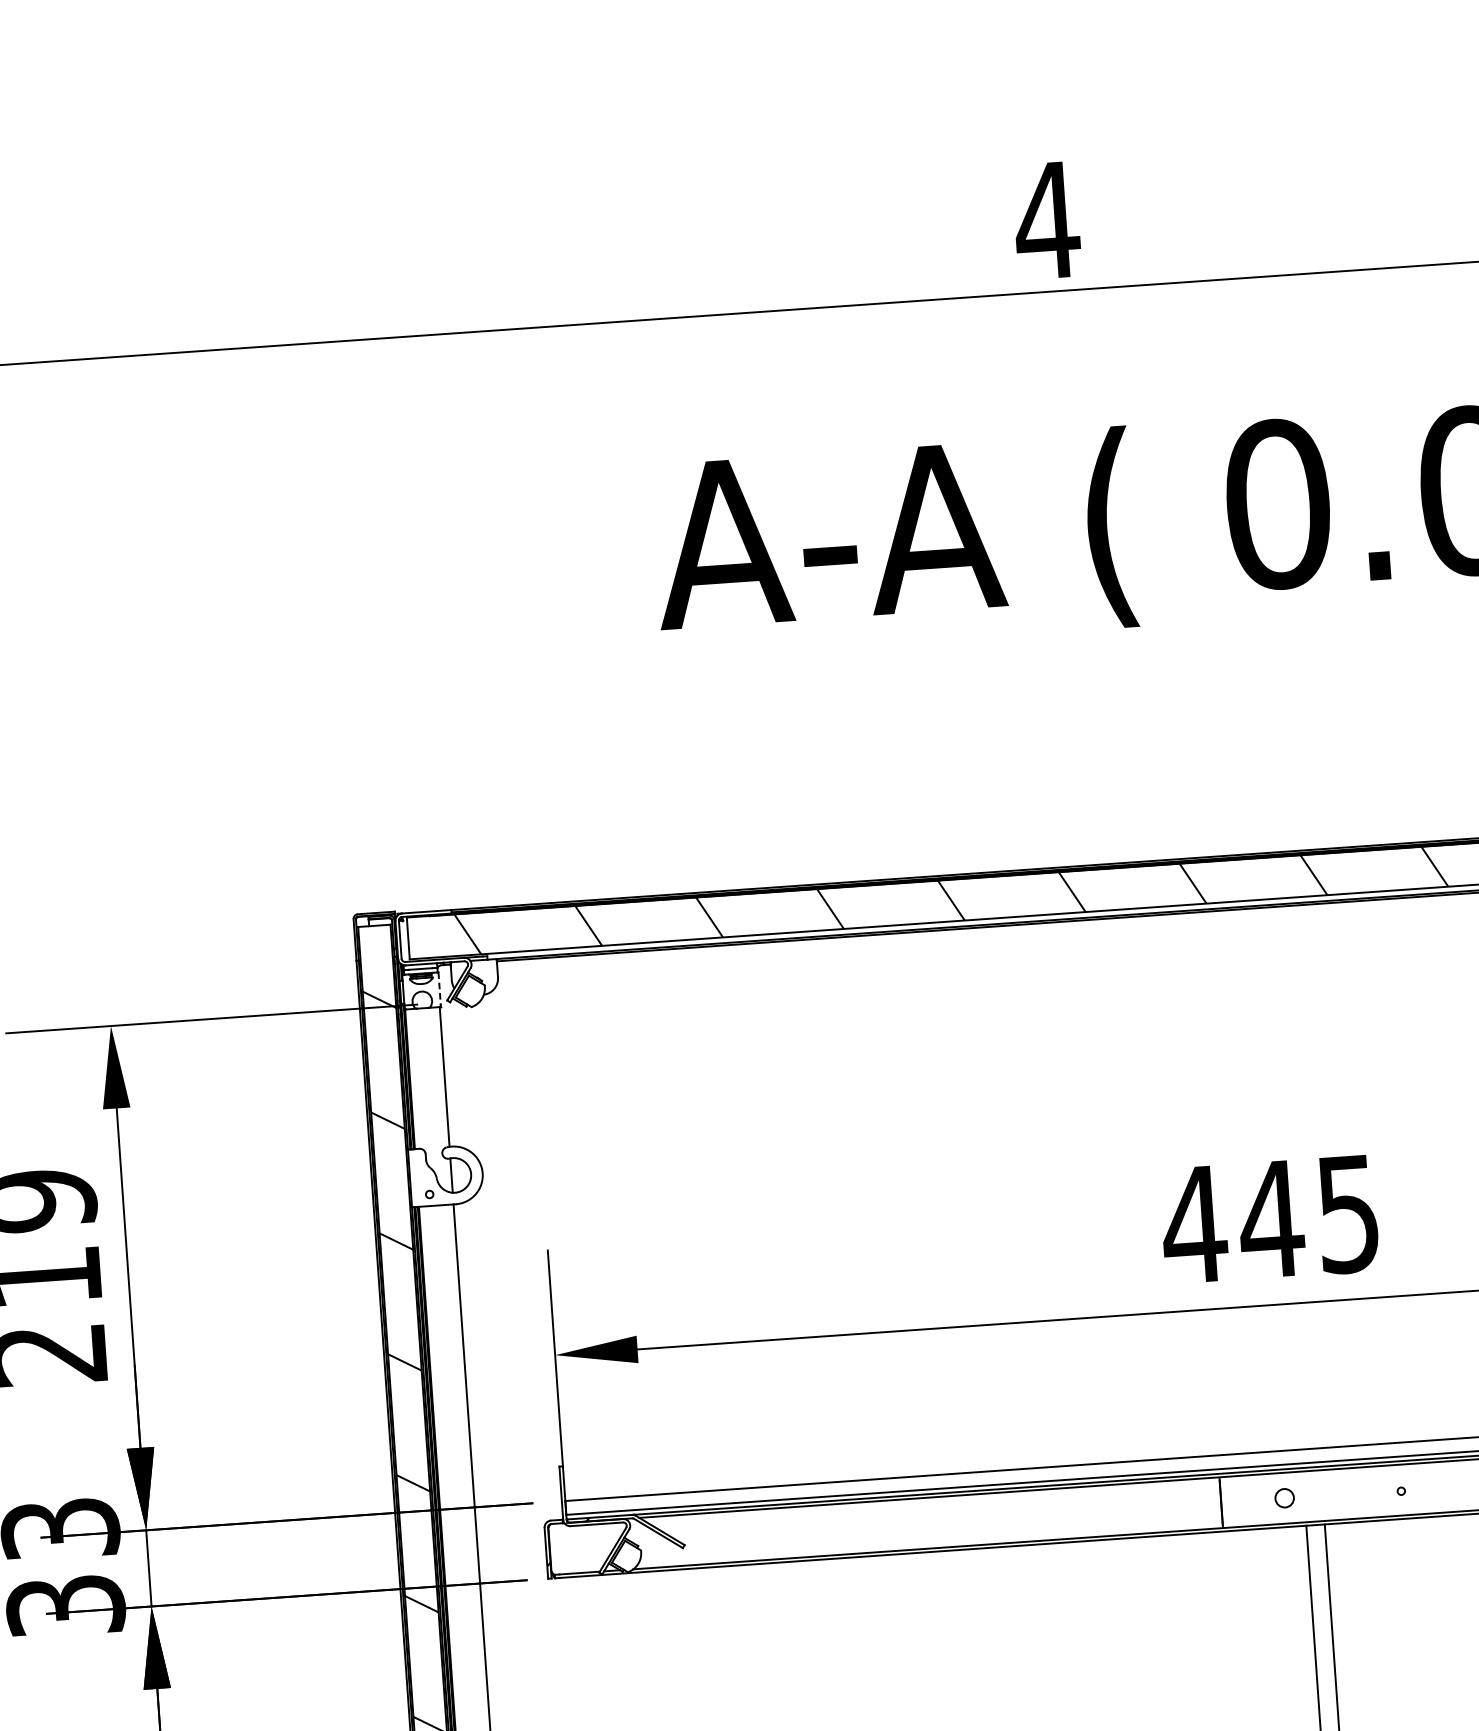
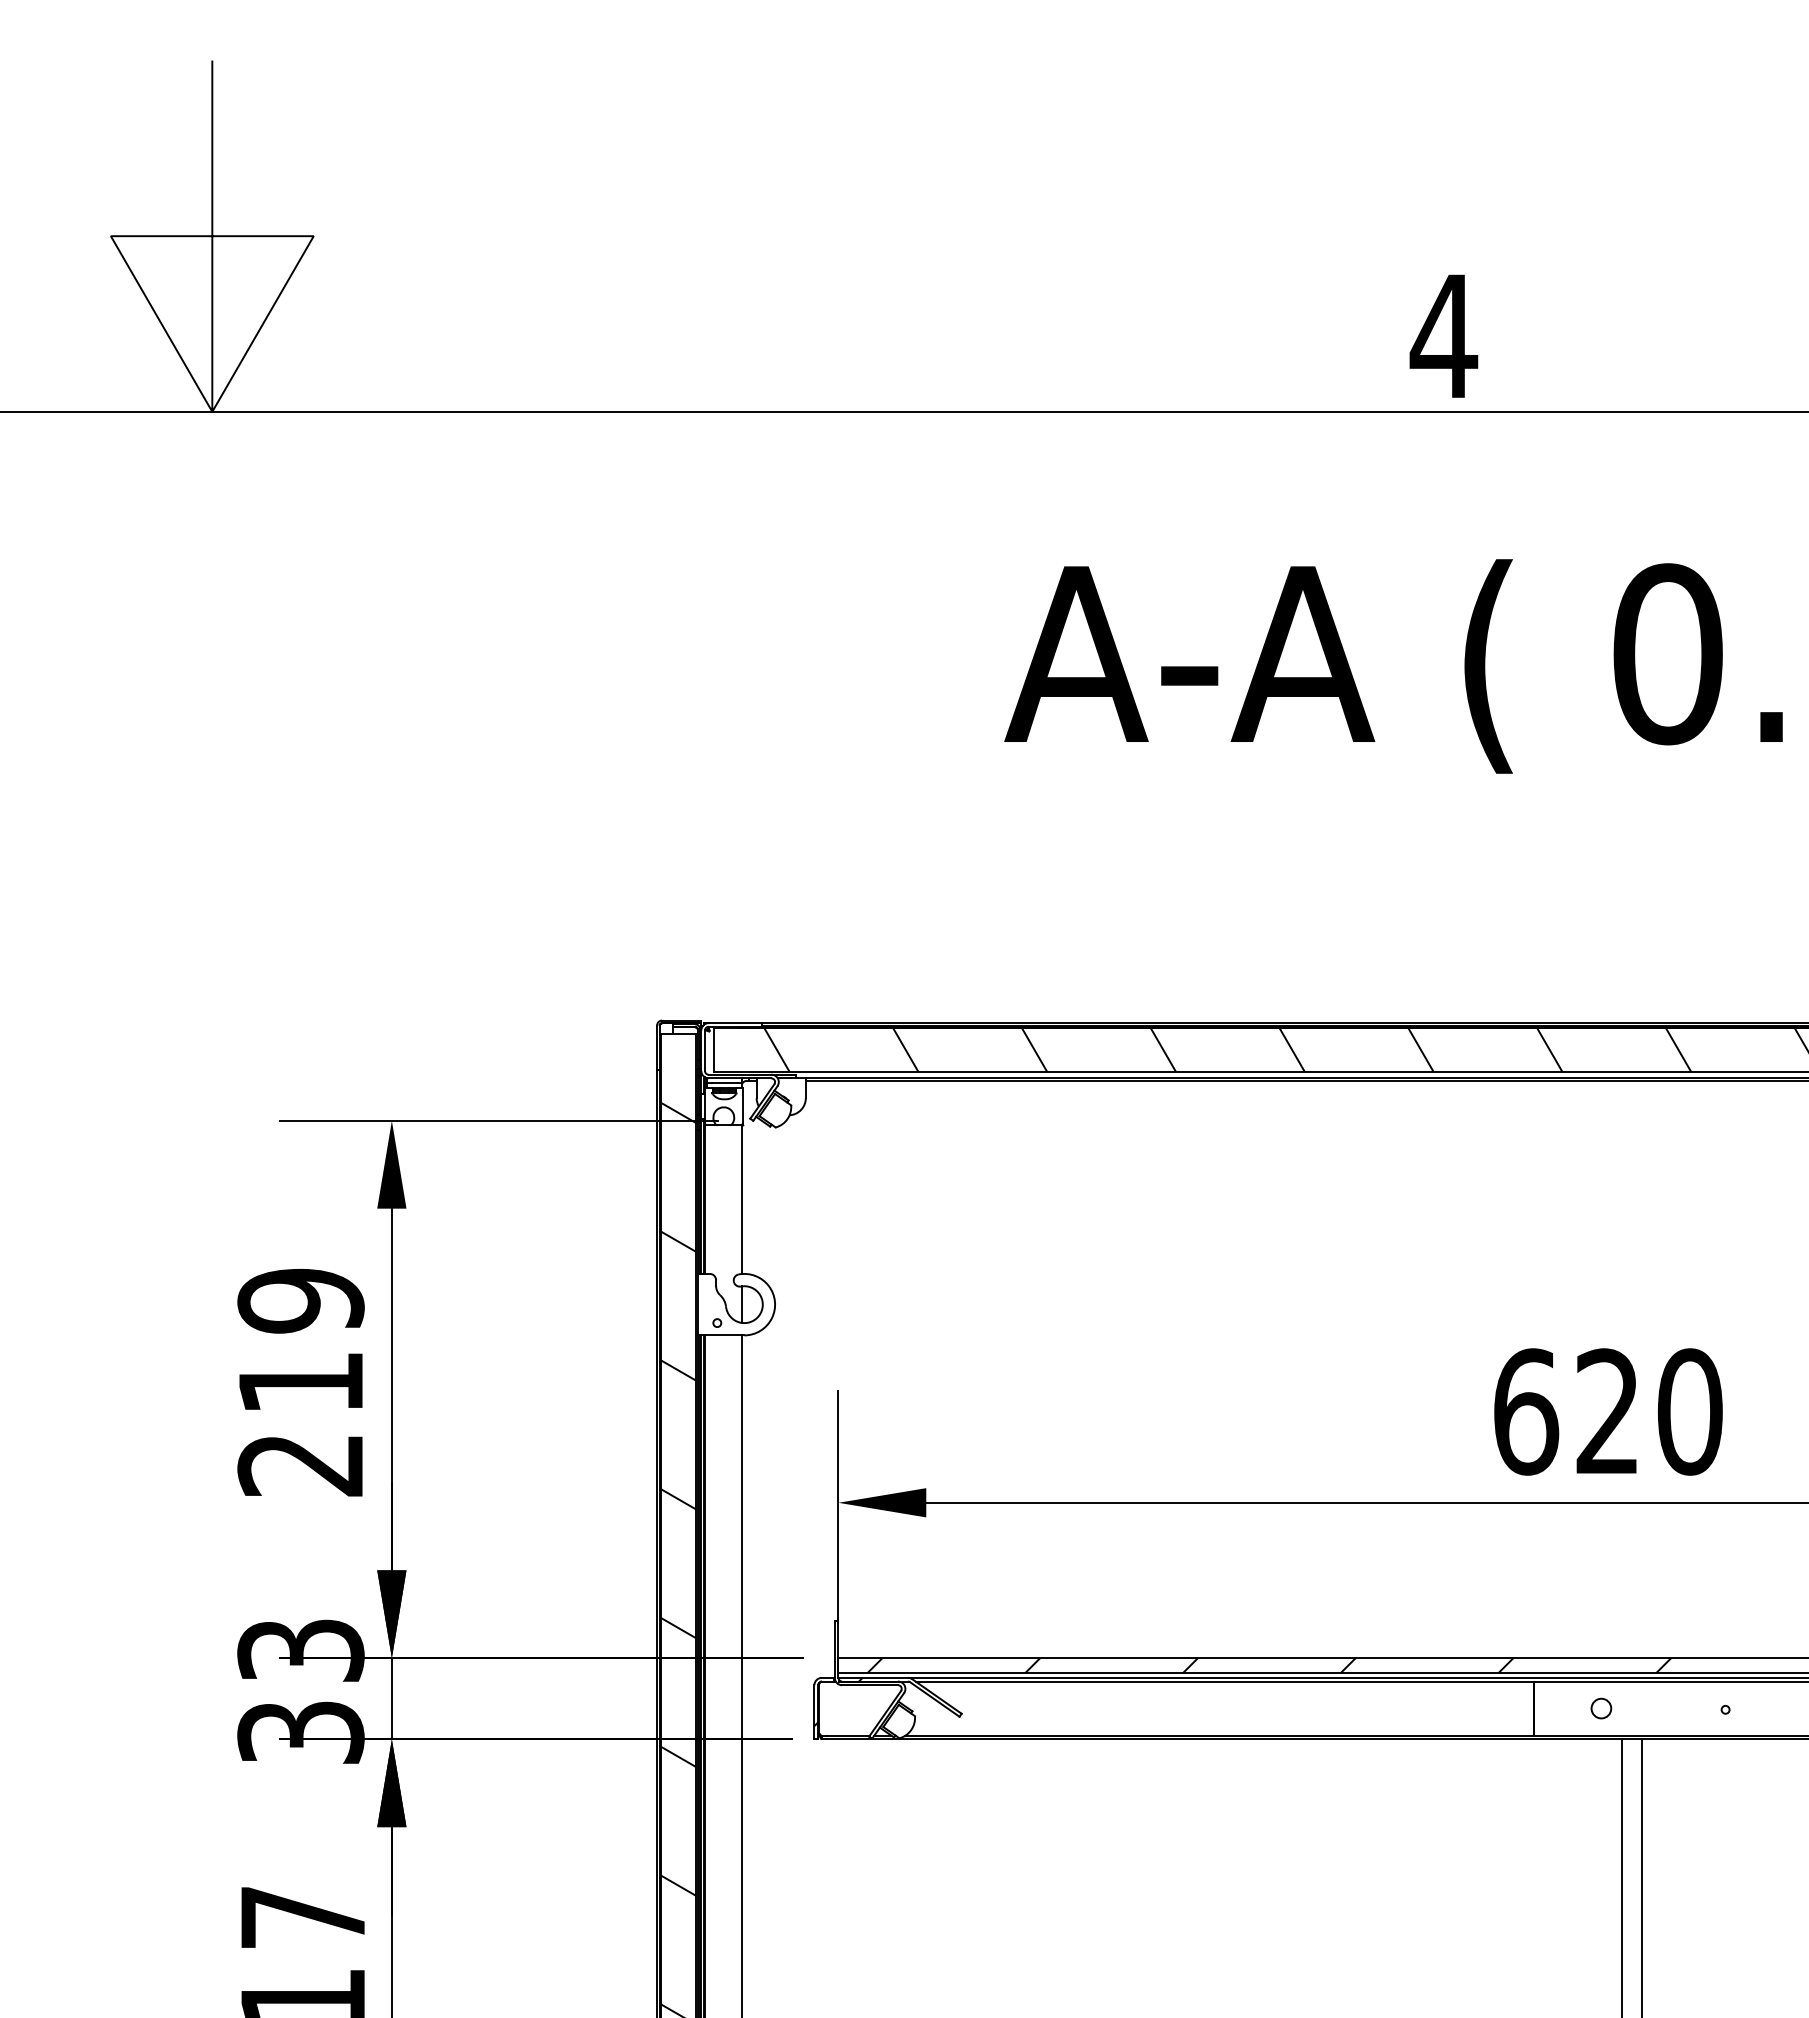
line: (439, 988) -> (743, 1105), dashed -> solid
text: (1269, 1219) -> (1606, 1411), 445 -> 620
hatch: (970, 1479) -> (1269, 1665), added

